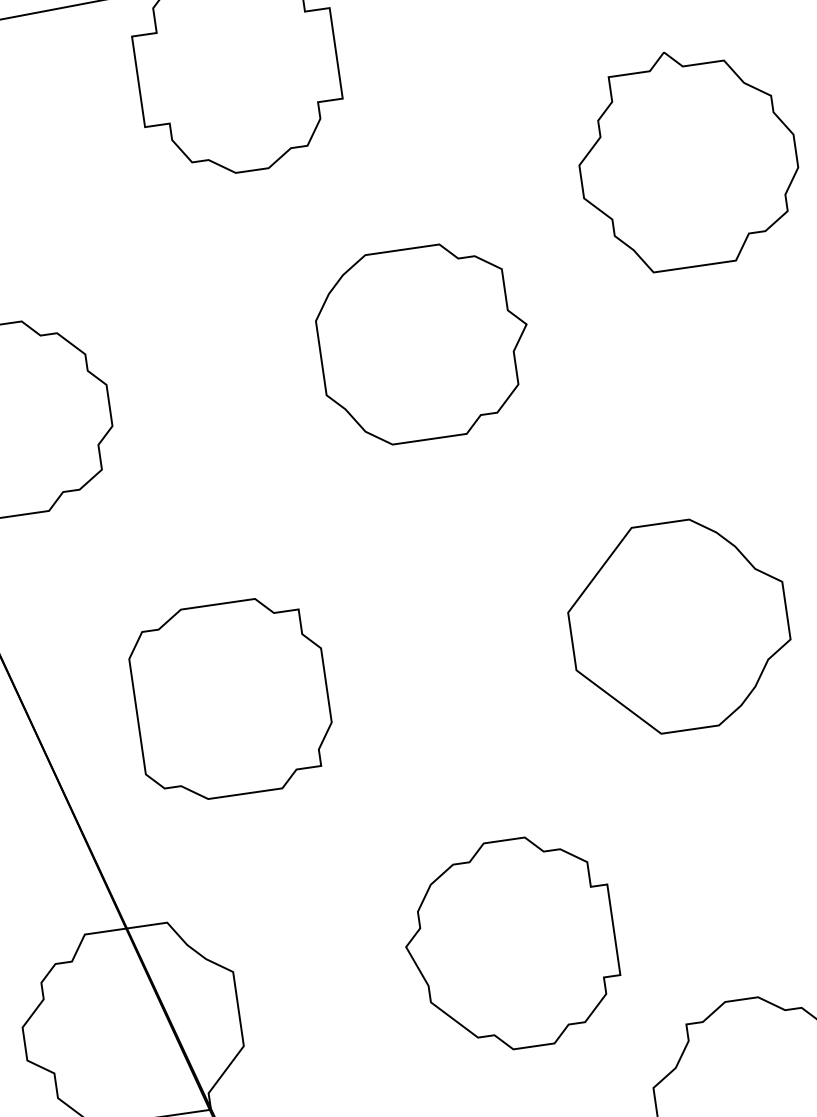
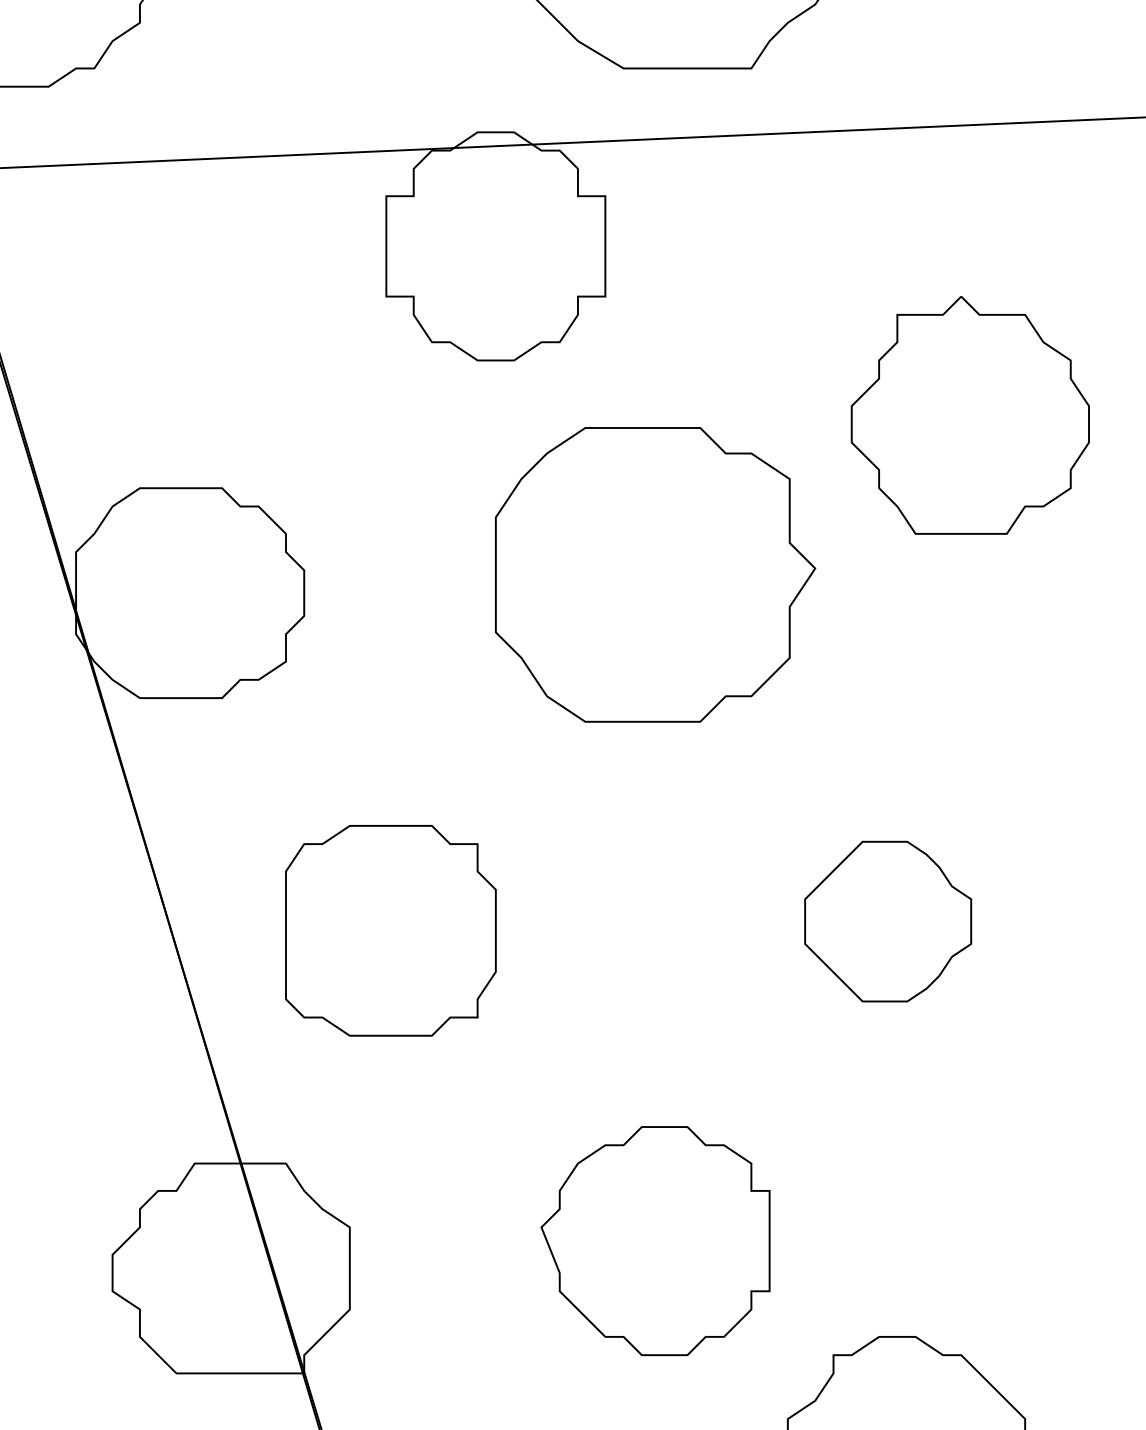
part: (424, 342) -> (655, 574), size x1.4
part: (678, 625) -> (887, 921), size x0.7

